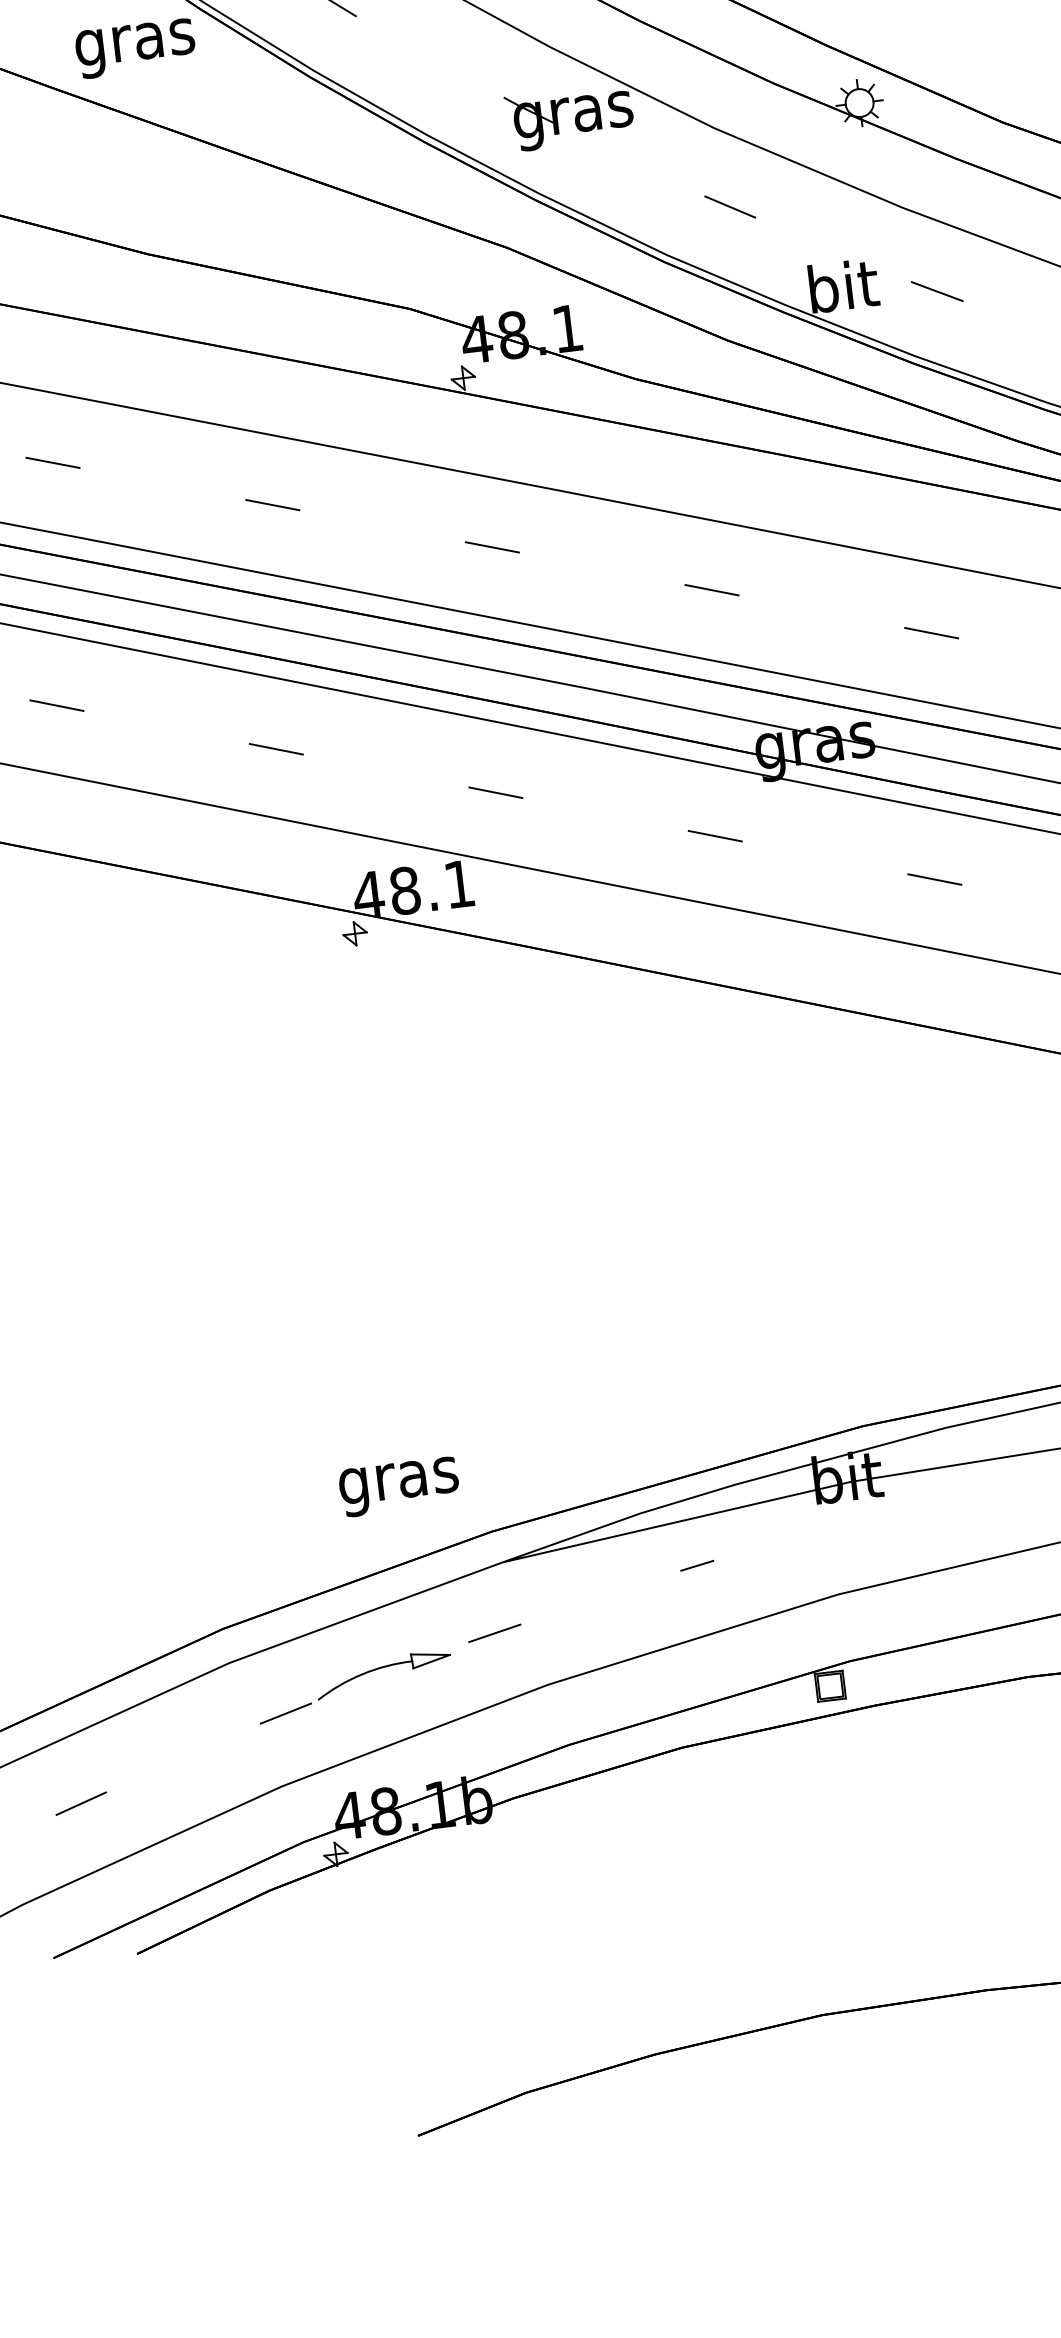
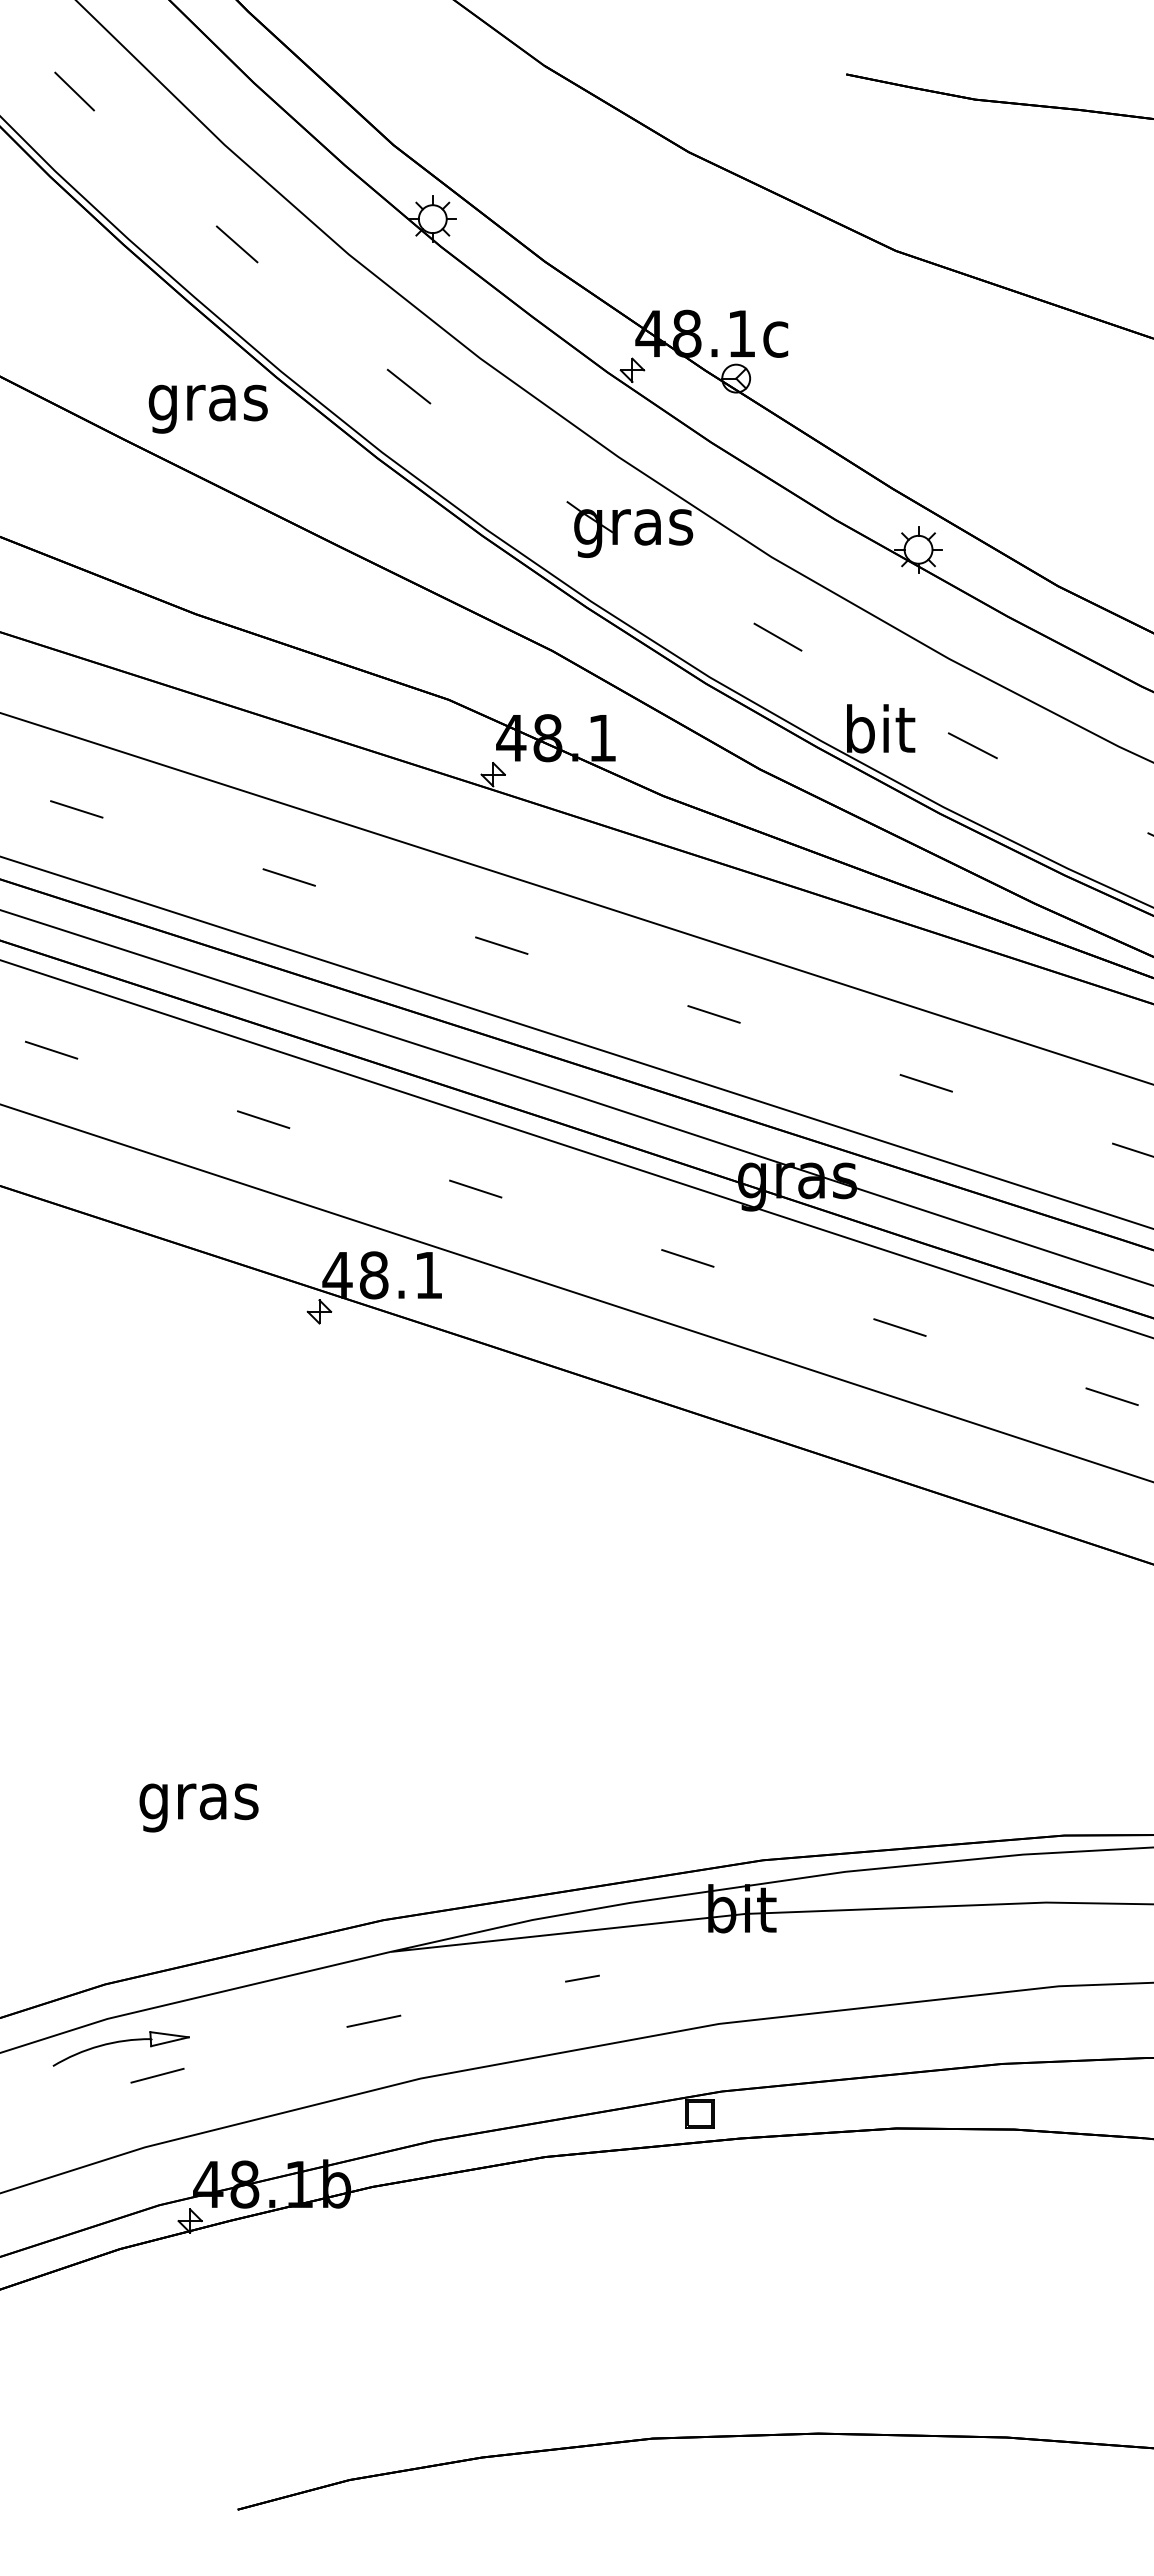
text: (398, 1486) -> (198, 1807), moved
part: (383, 1674) -> (120, 2048), moved

